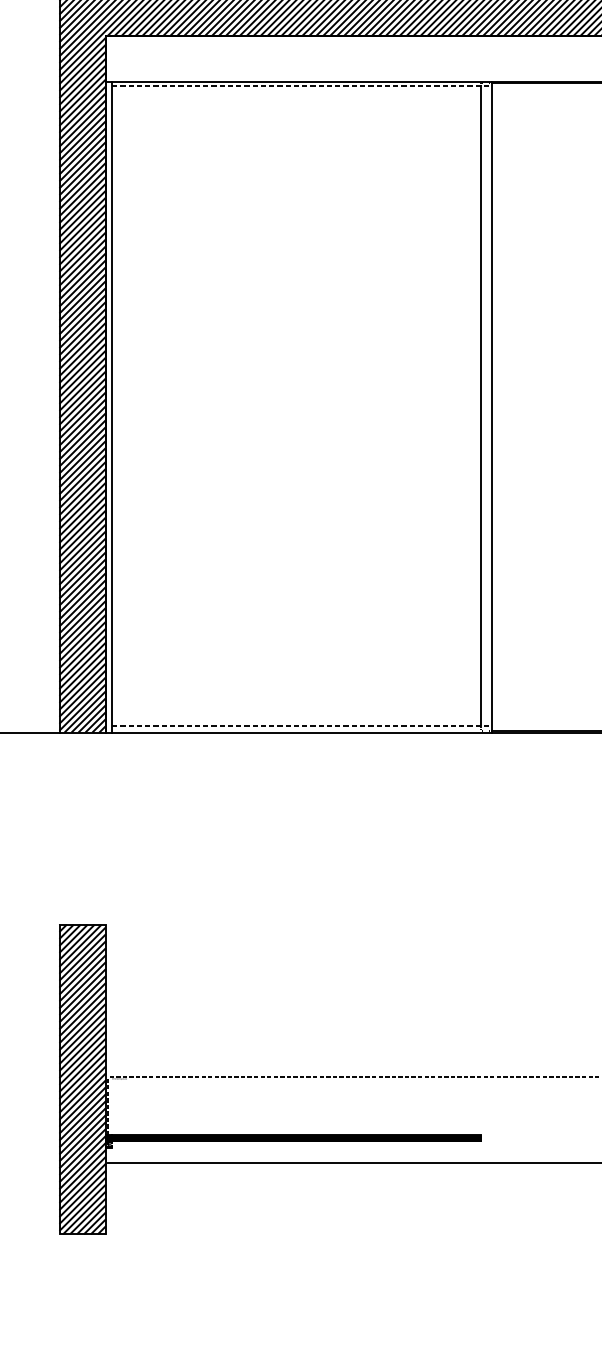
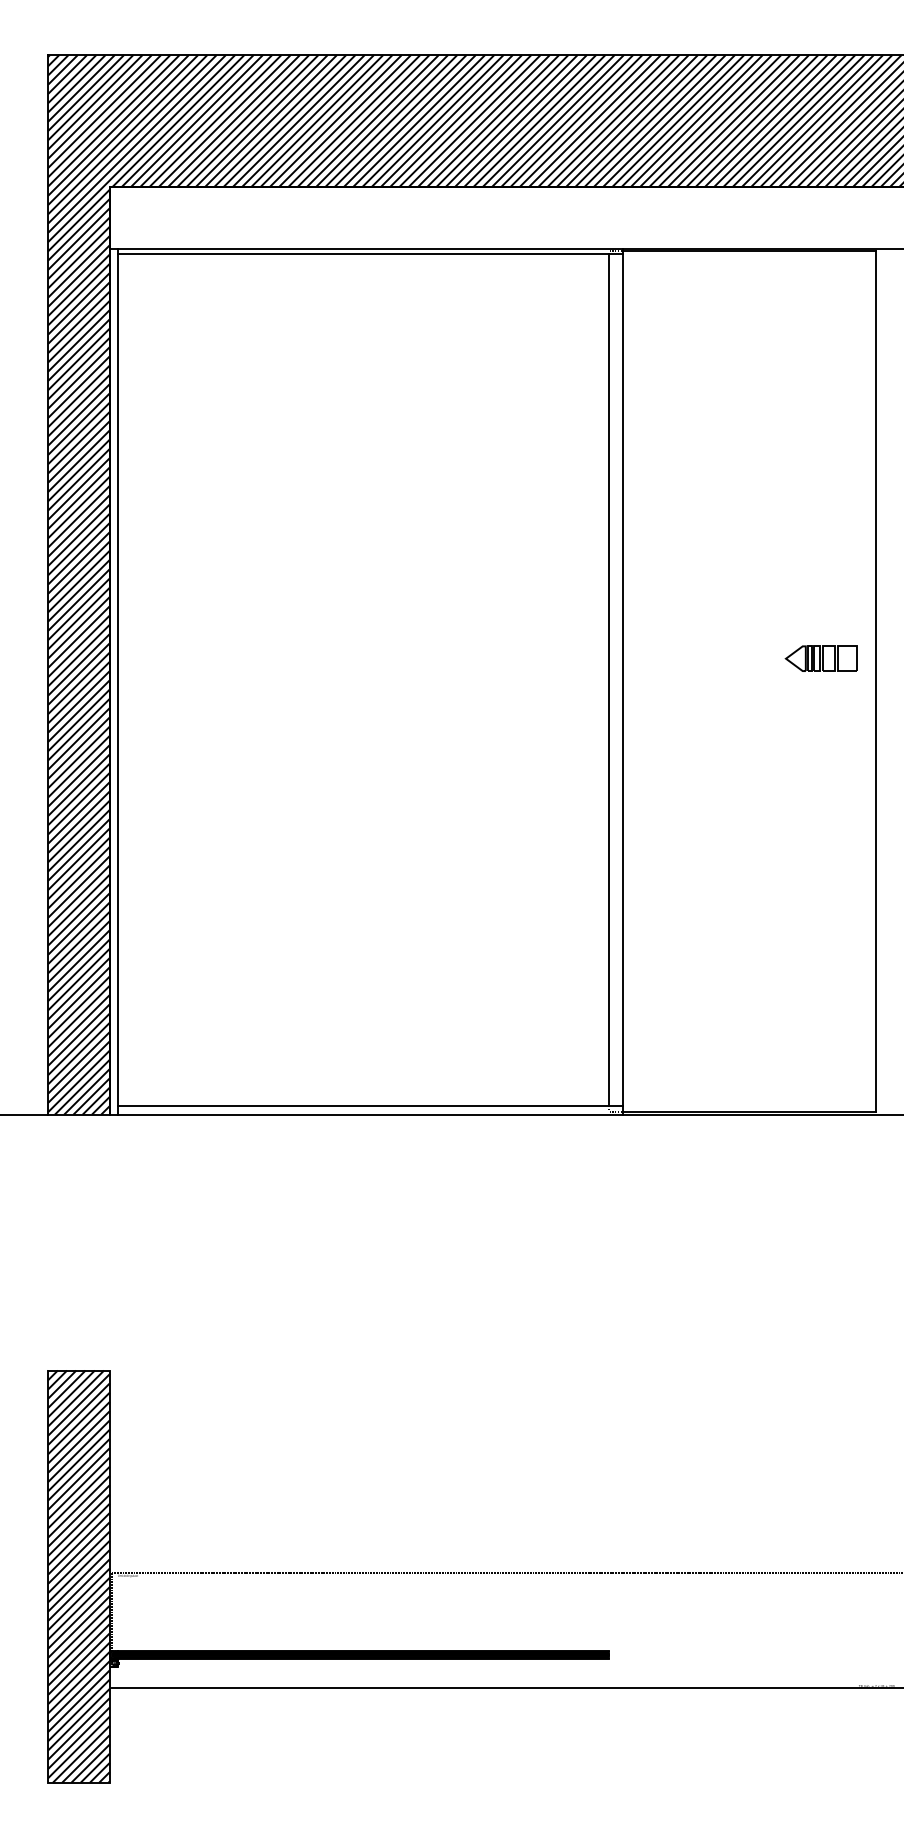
line: (301, 86) -> (370, 254), dashed -> solid
line: (301, 726) -> (370, 1106), dashed -> solid

